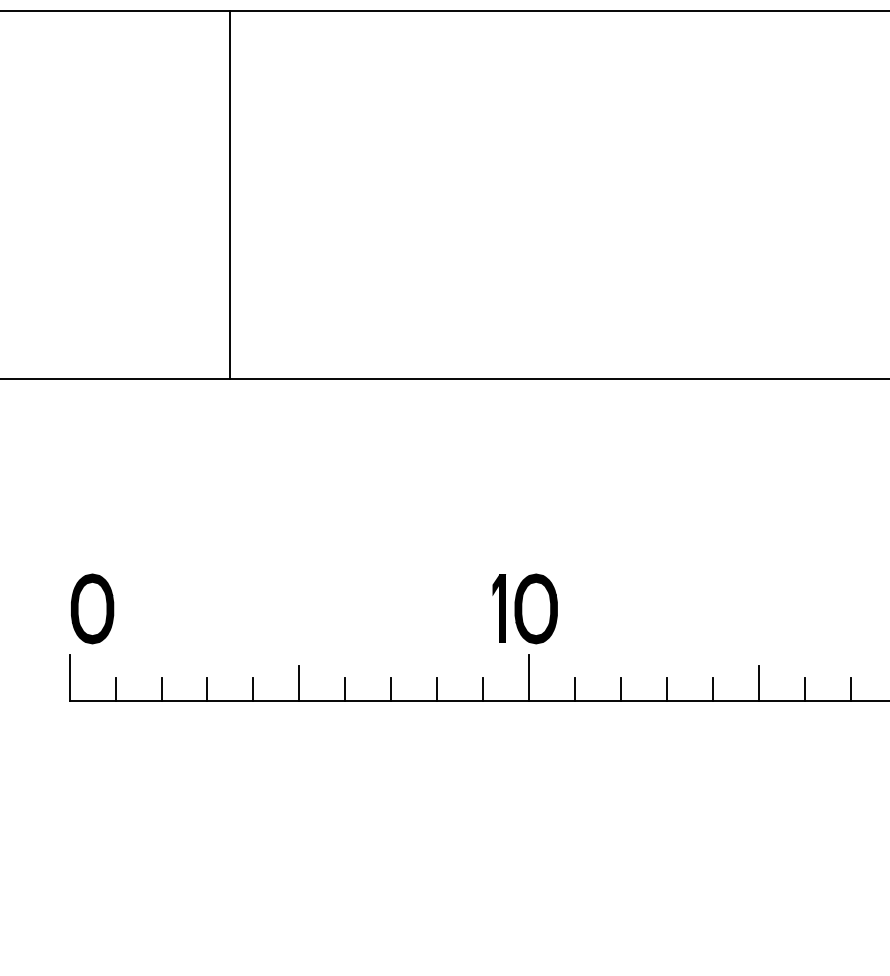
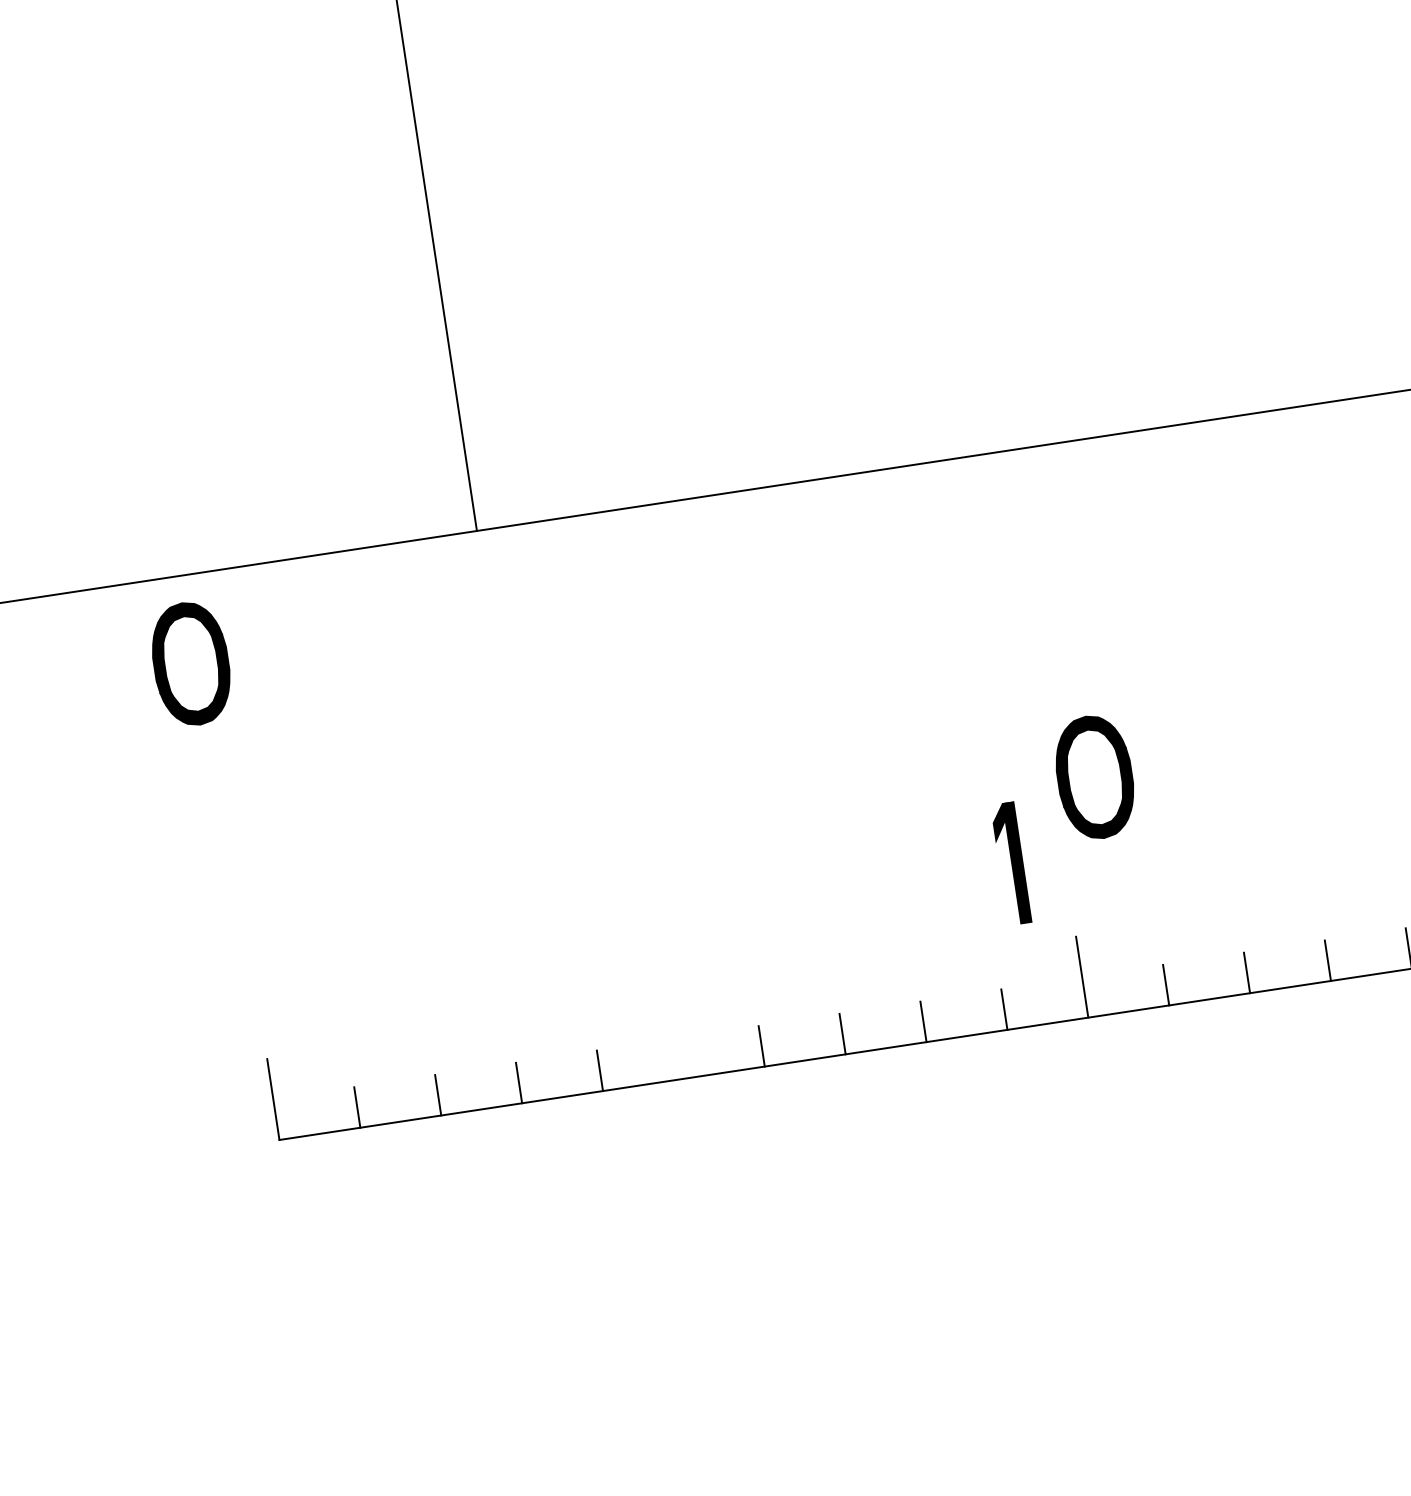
part: (92, 608) -> (191, 663), moved
part: (535, 608) -> (1093, 776), moved
line: (299, 683) -> (679, 1048), removed

